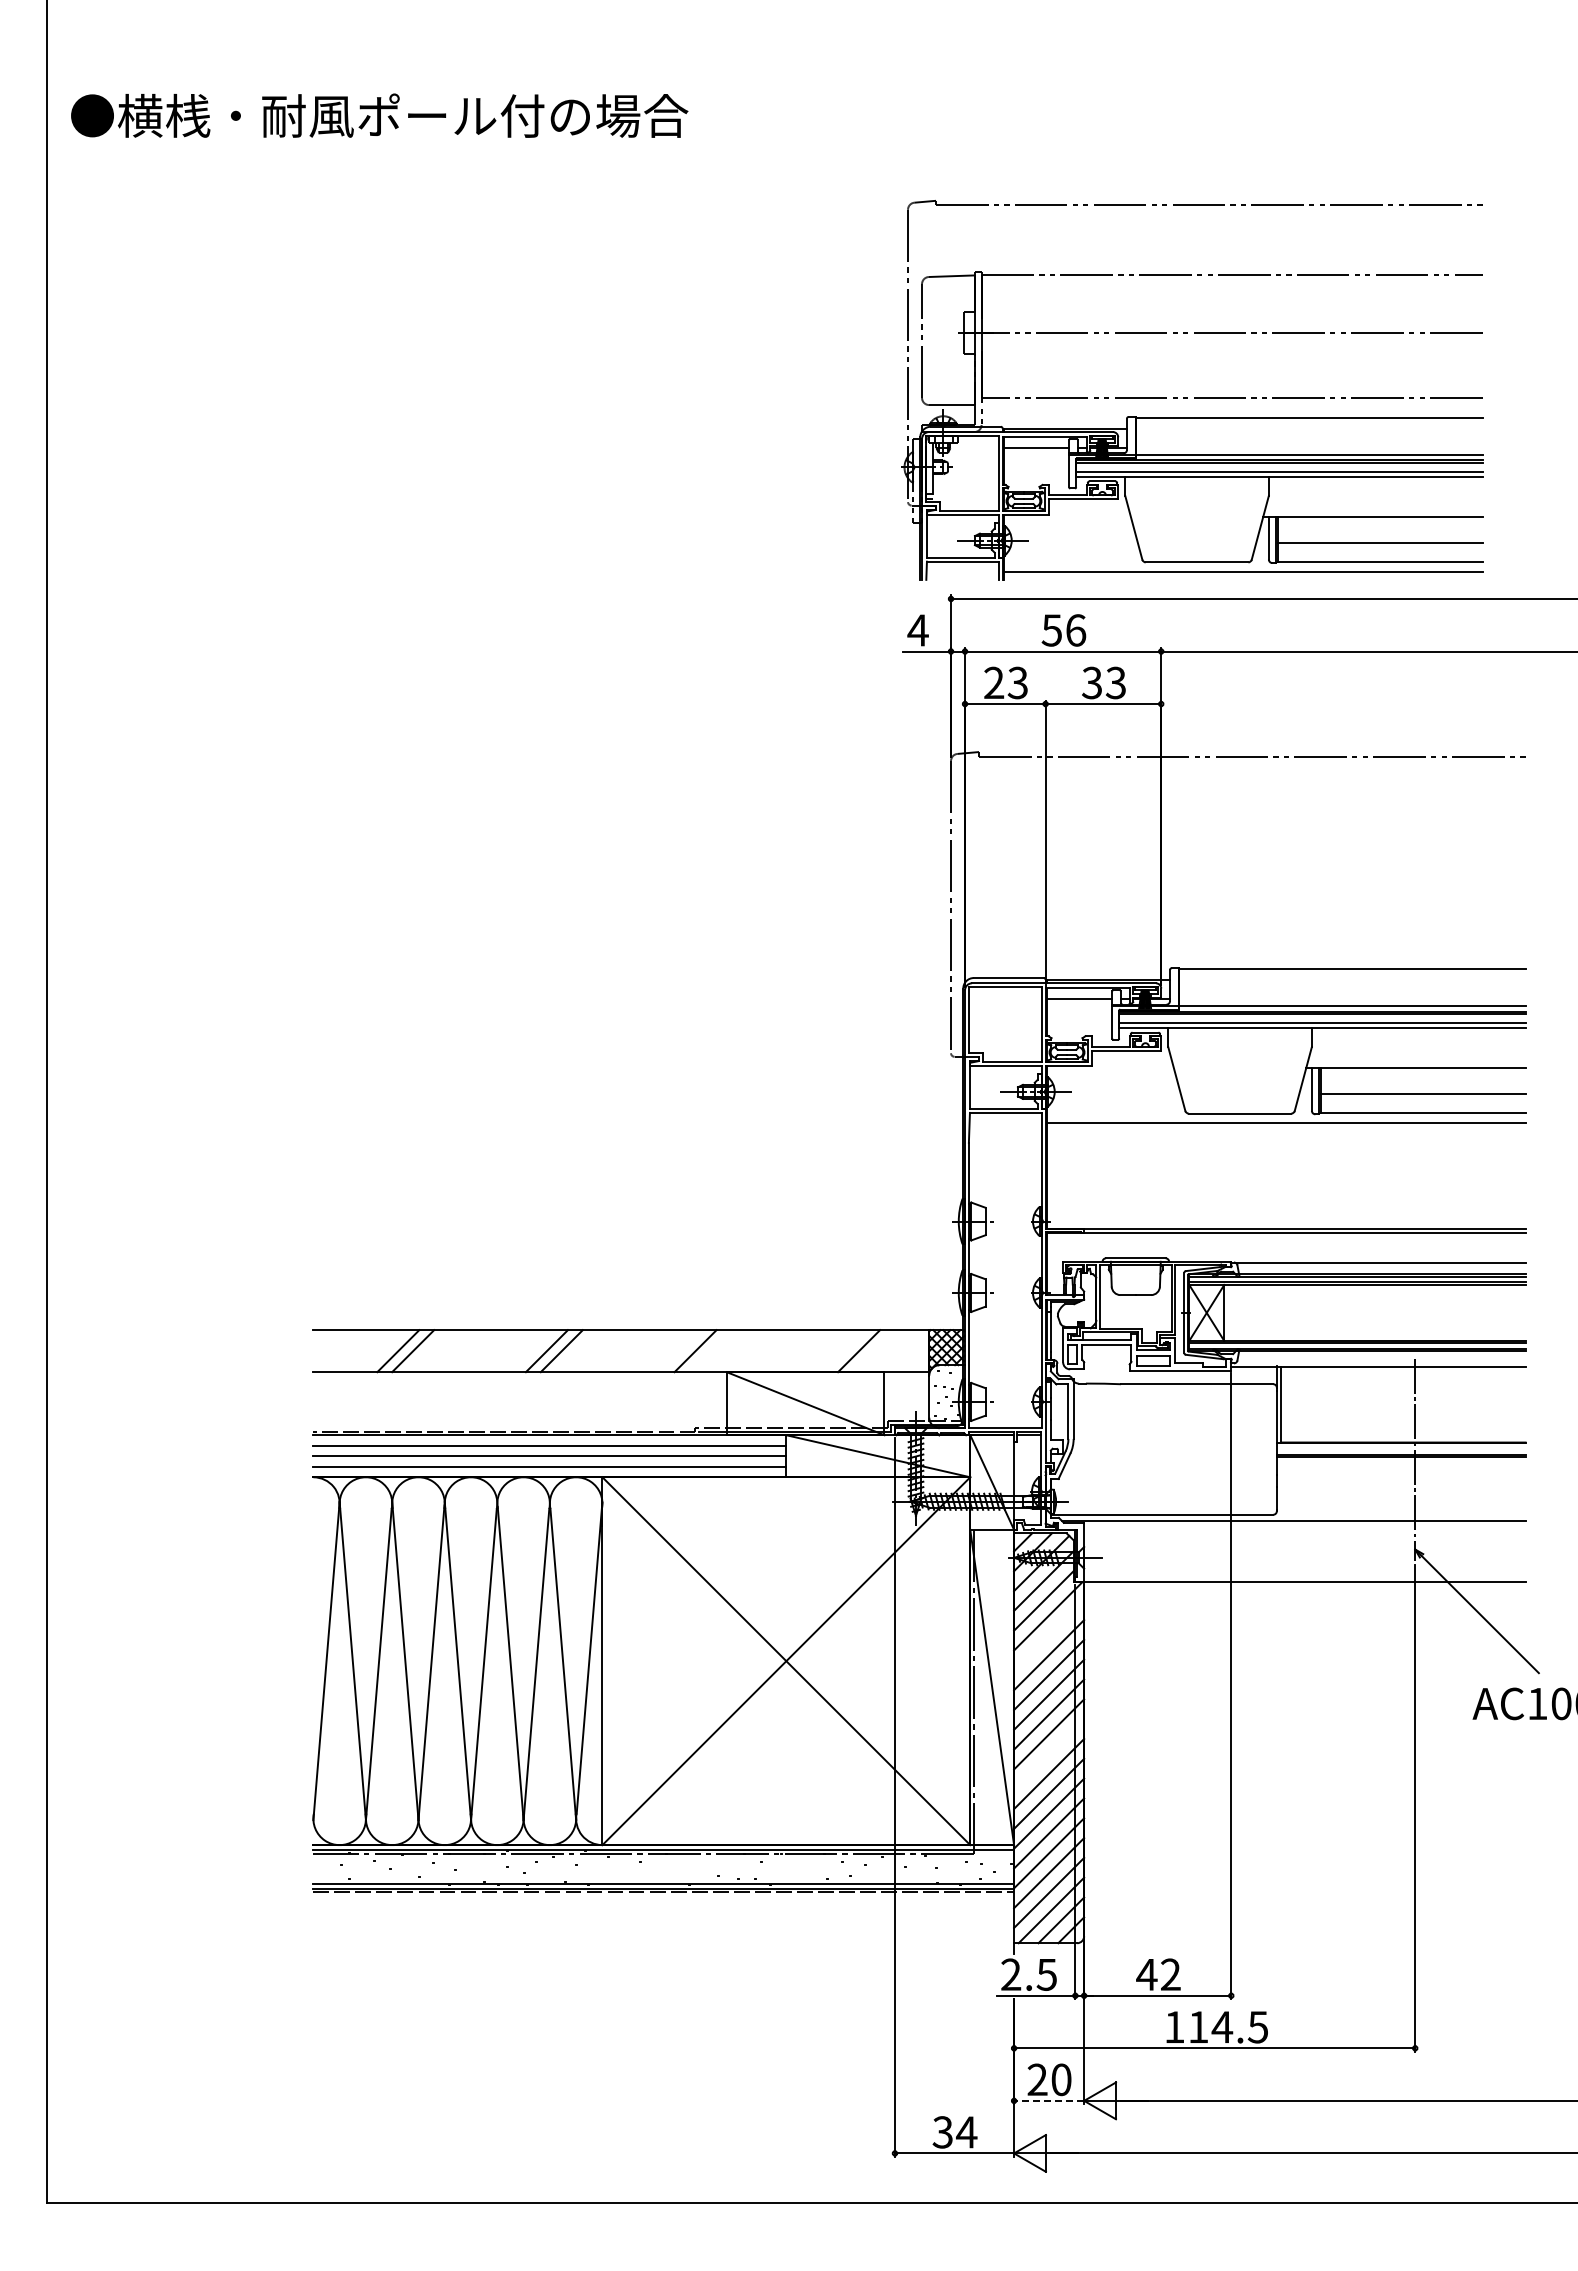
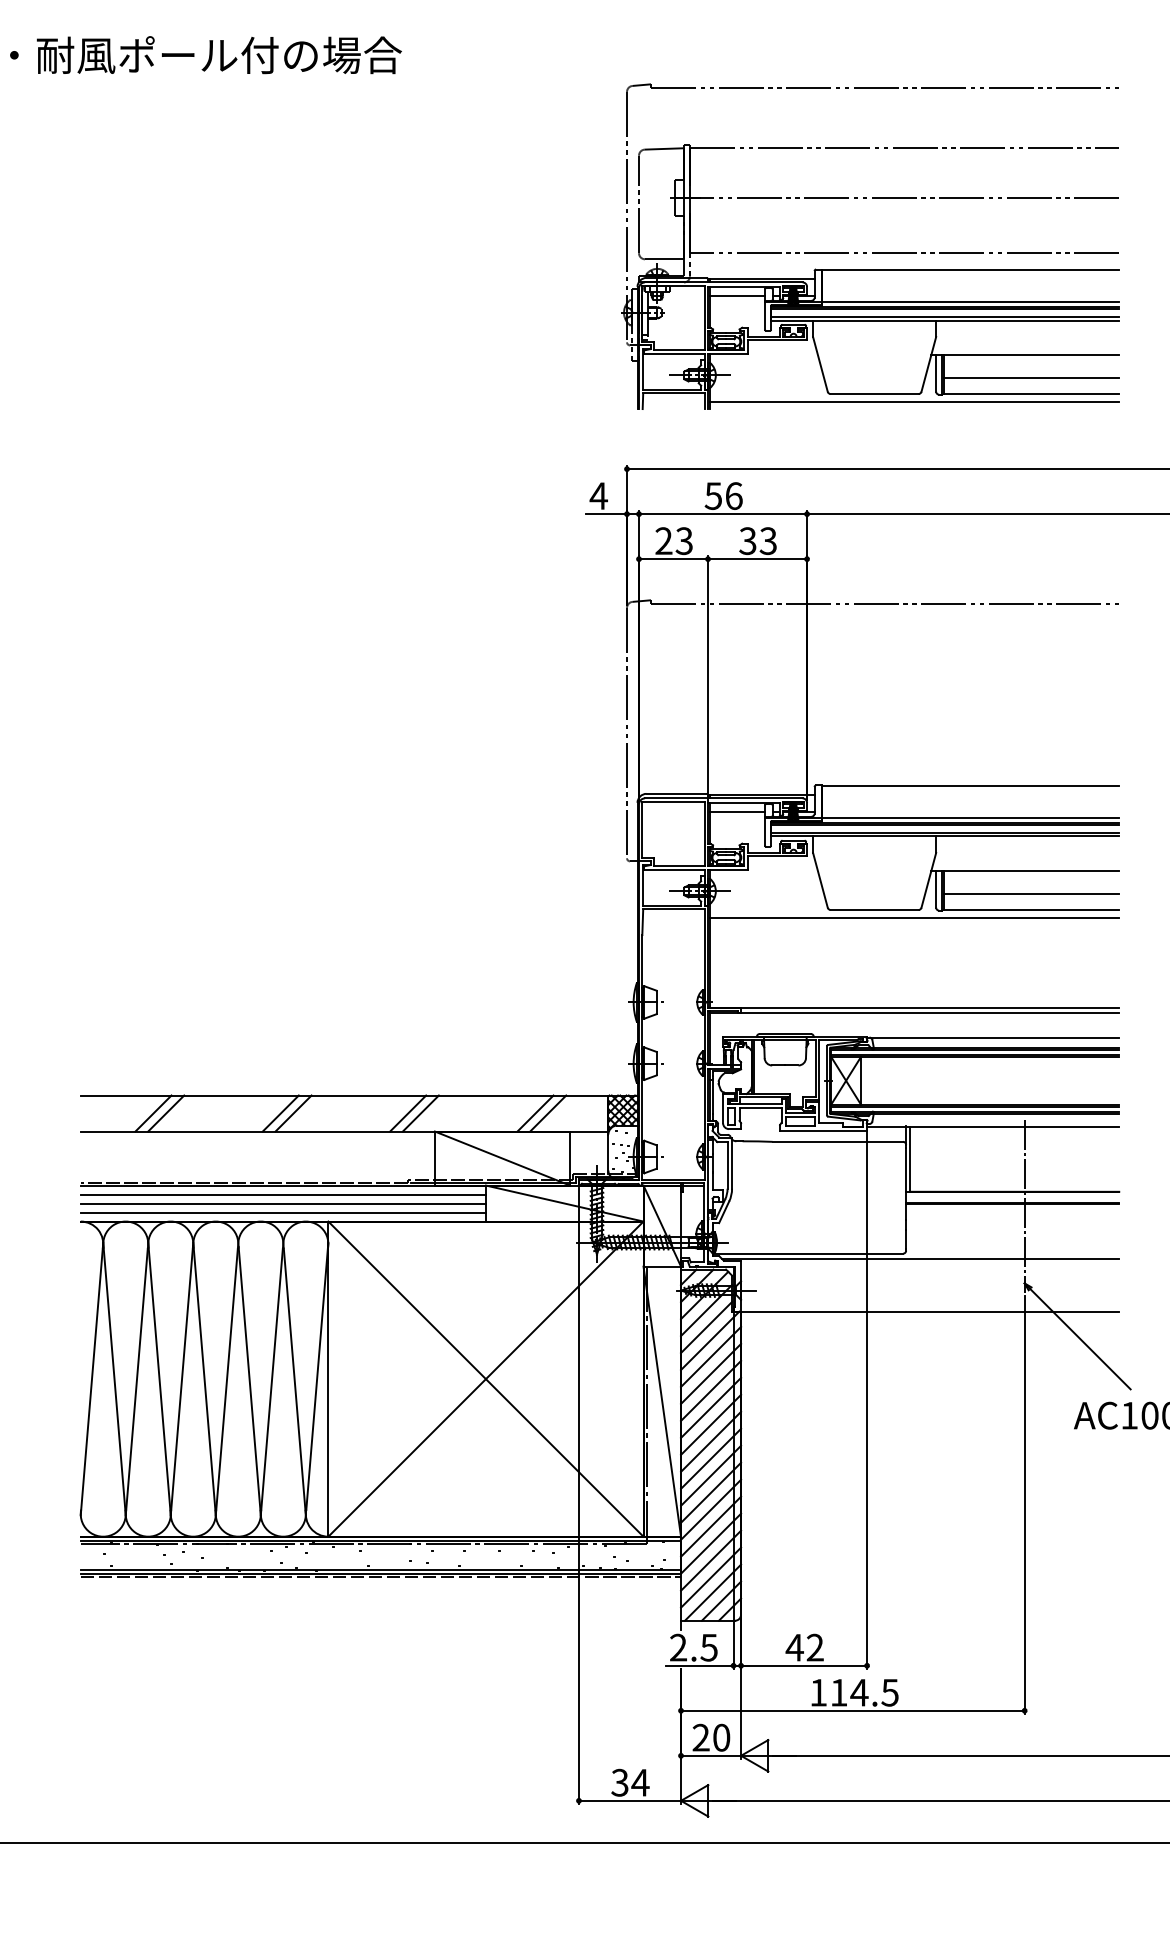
part: (1194, 397) -> (872, 252), moved
line: (710, 1351) -> (420, 1113), added
line: (844, 1351) -> (535, 1113), added
line: (1049, 1635) -> (711, 1357), added
line: (1049, 1754) -> (711, 1459), added
line: (1048, 2100) -> (710, 1755), dashed -> solid

